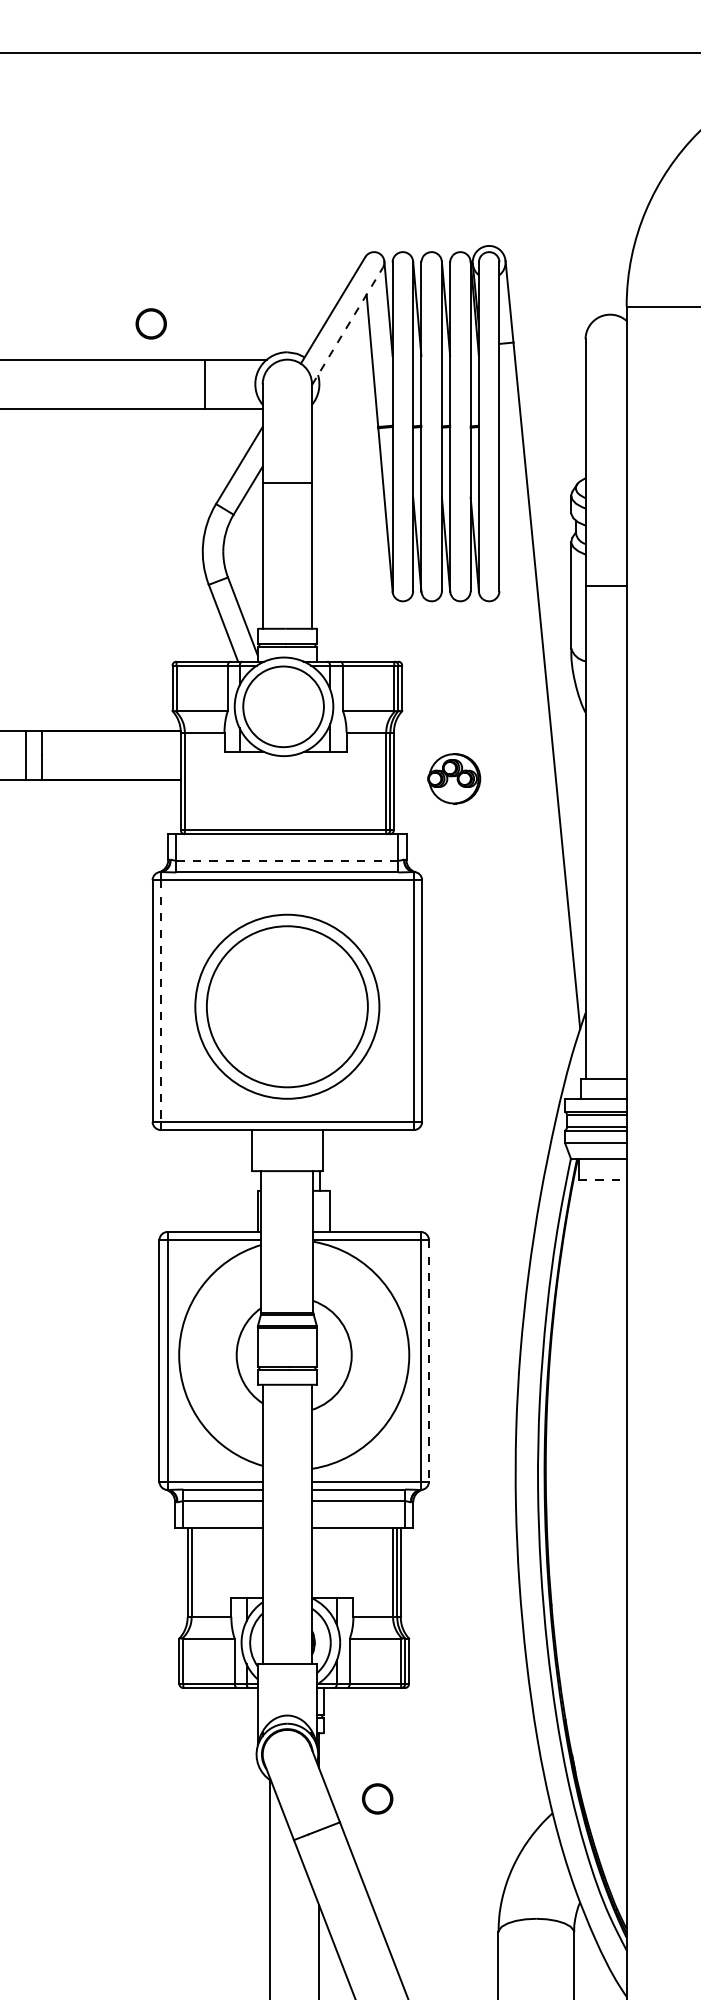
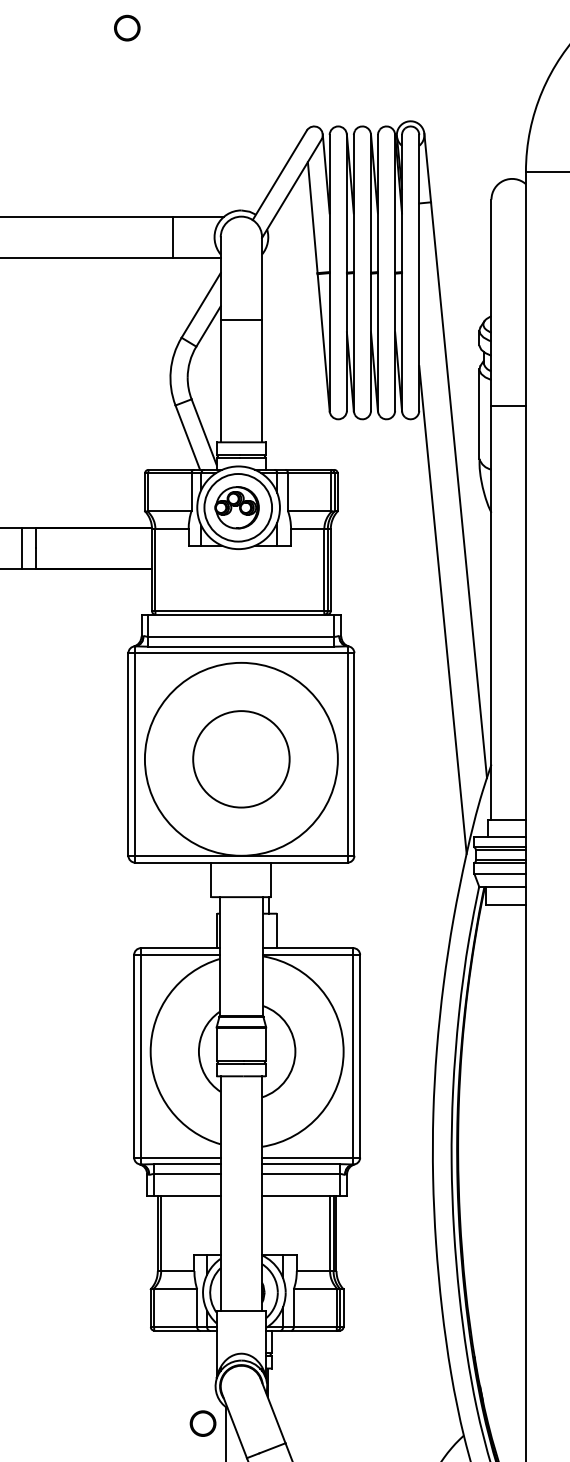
part: (150, 323) -> (126, 27), moved
line: (347, 326) -> (291, 188), dashed -> solid
part: (454, 778) -> (237, 507), moved
line: (527, 828) -> (442, 609), added
line: (287, 860) -> (241, 636), dashed -> solid
line: (160, 1001) -> (135, 754), dashed -> solid
circle: (286, 1006) -> (240, 759), size x0.62
circle: (287, 1006) -> (241, 759), size x1.43
line: (602, 1179) -> (505, 904), dashed -> solid
line: (428, 1360) -> (359, 1055), dashed -> solid
part: (377, 1798) -> (202, 1423), moved

